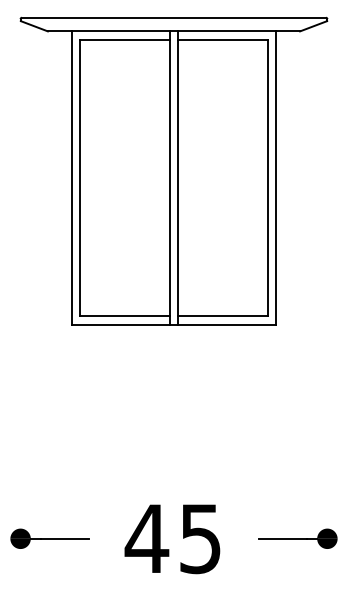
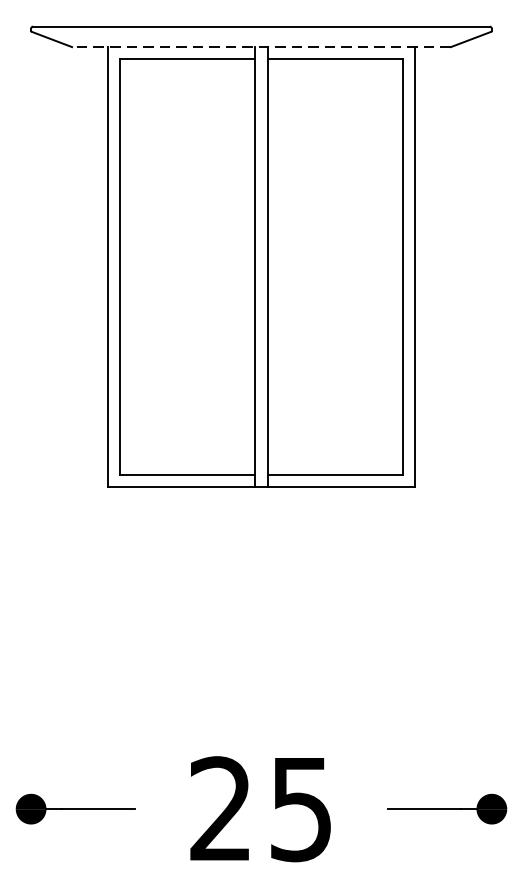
line: (173, 31) -> (260, 47), solid -> dashed
text: (146, 537) -> (220, 807), 45 -> 25

